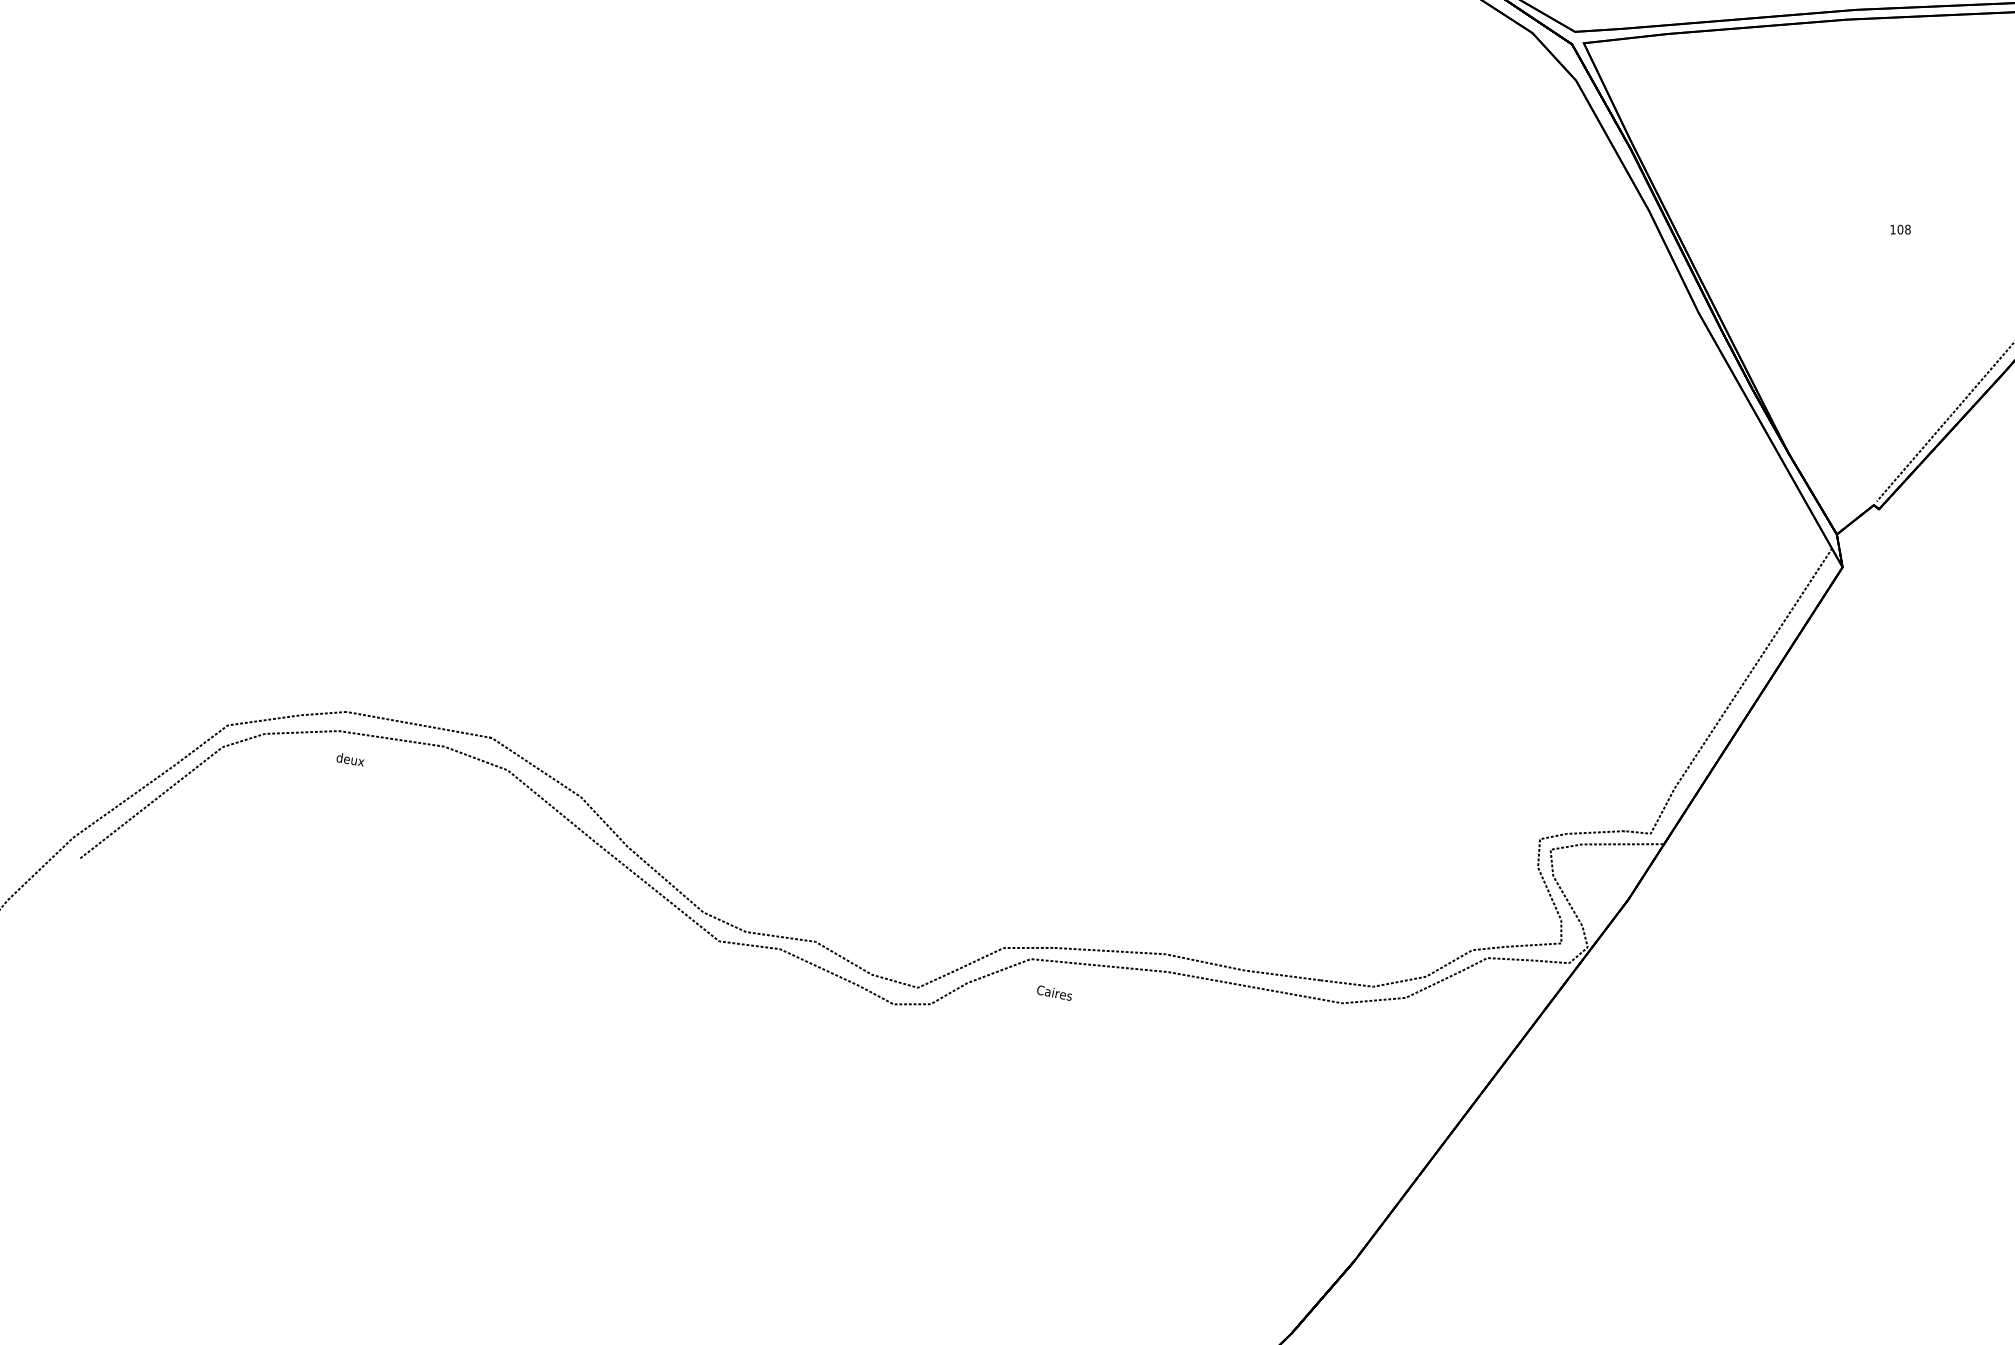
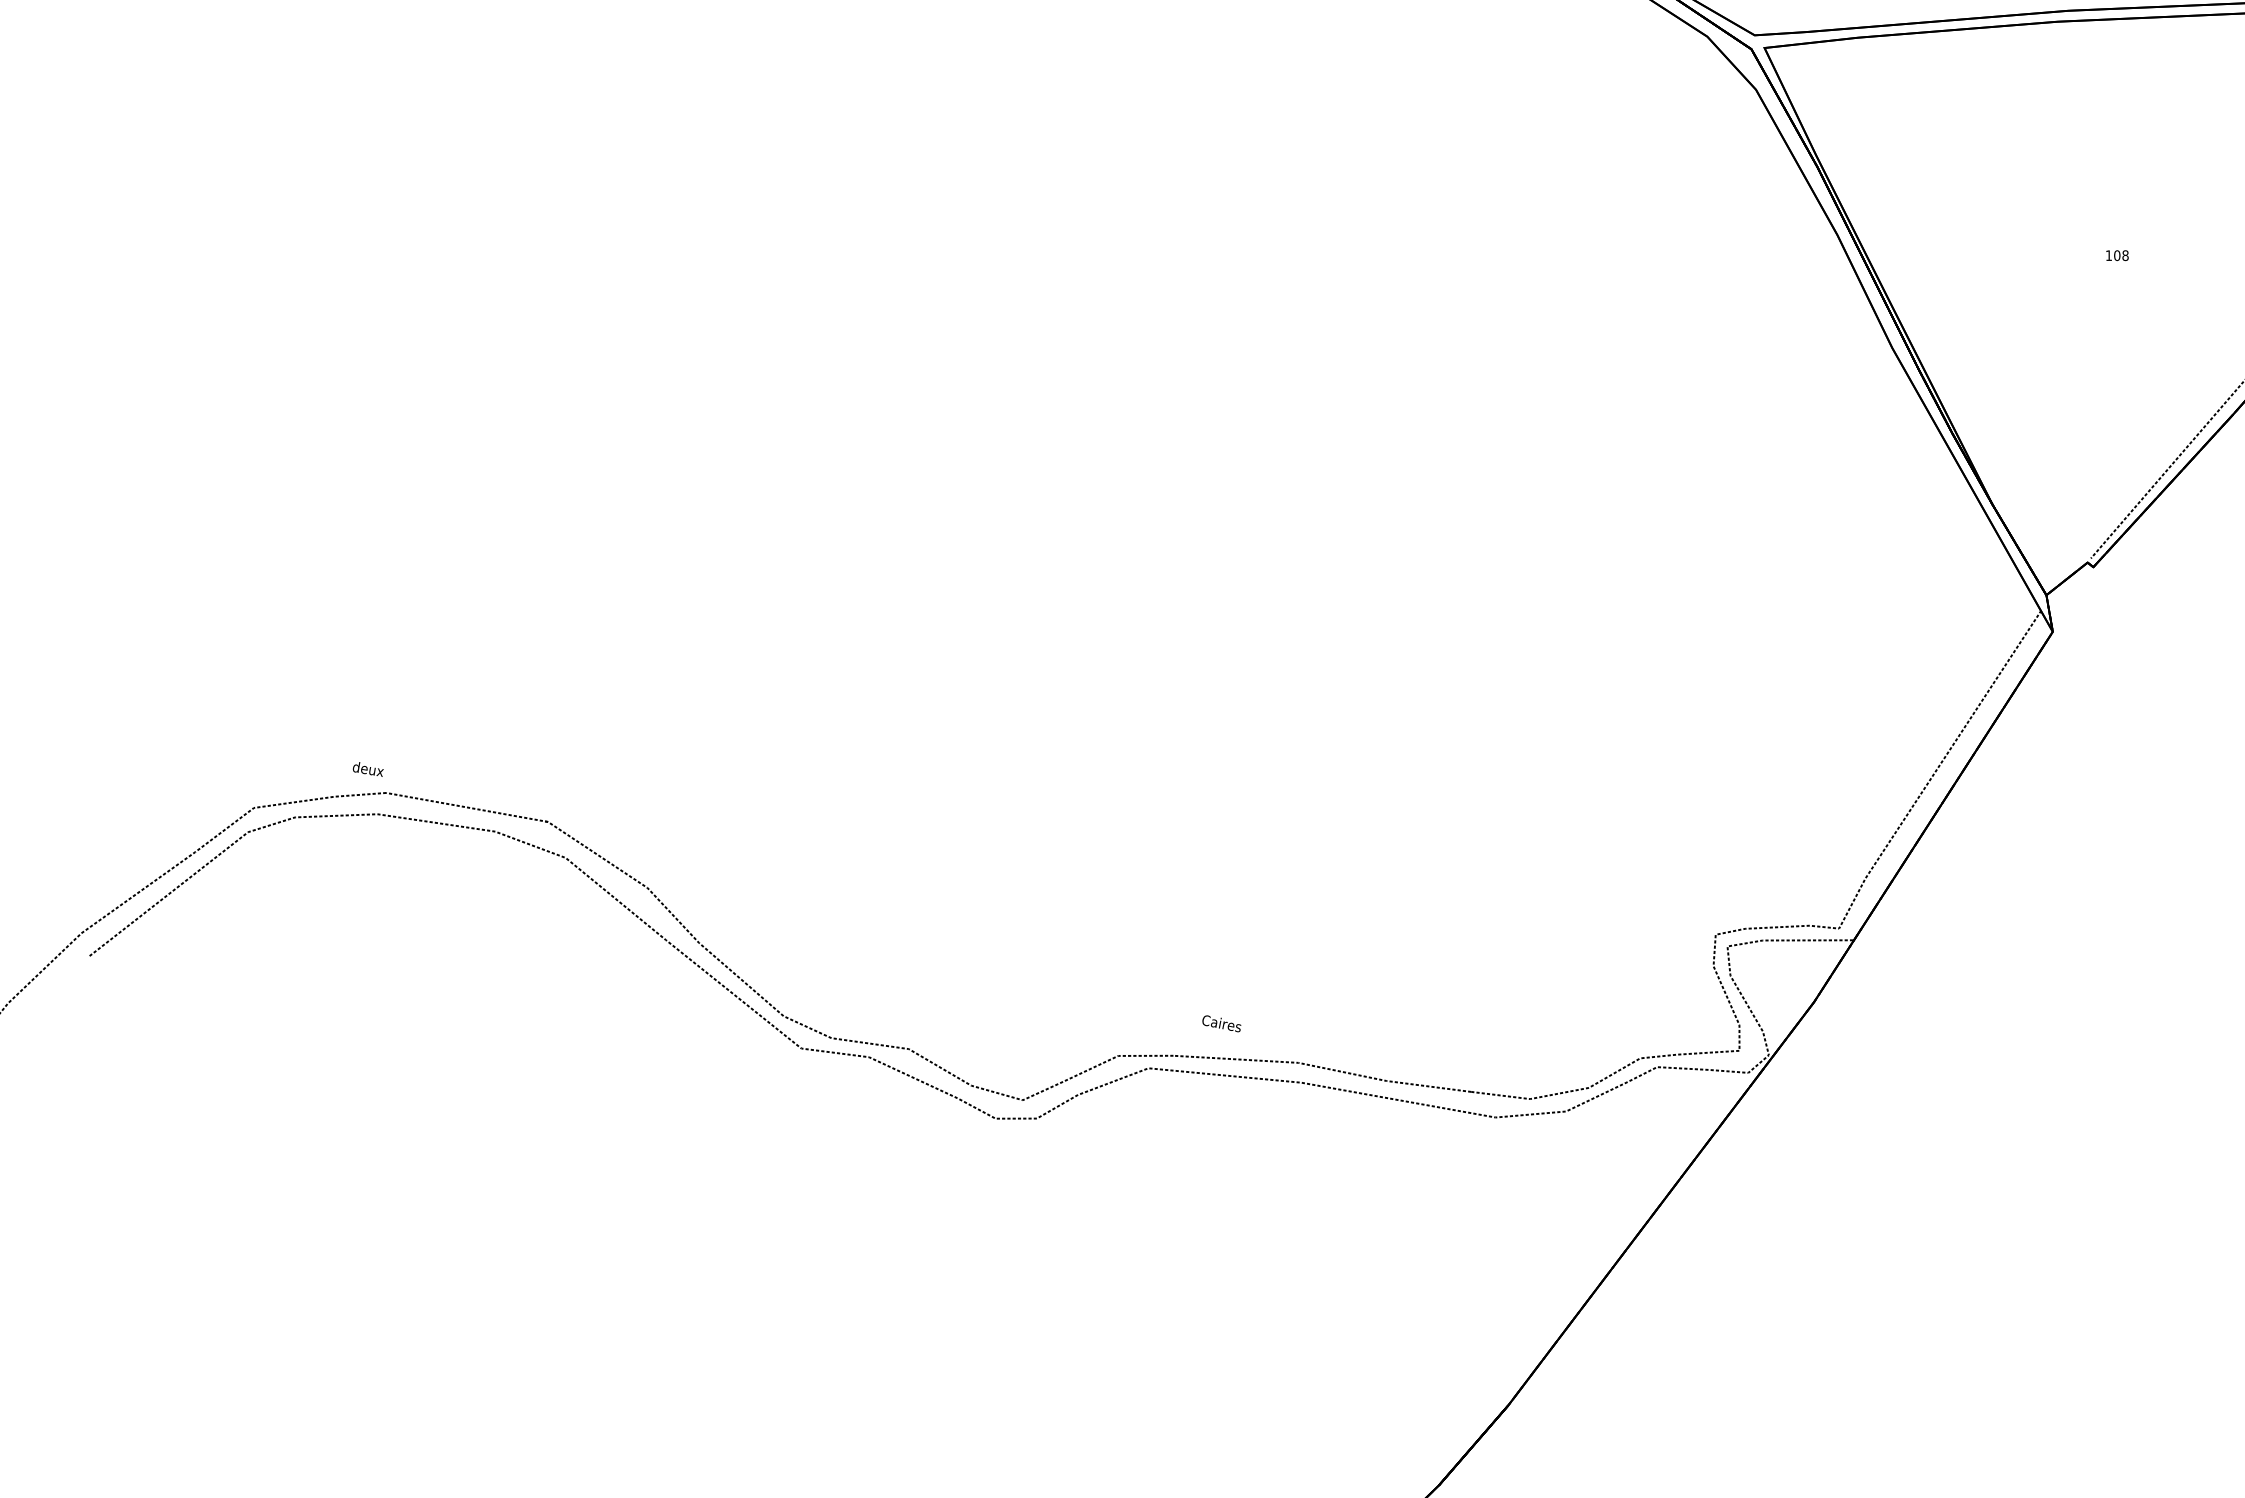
text: (350, 759) -> (368, 769), moved
text: (1054, 992) -> (1221, 1023), moved

